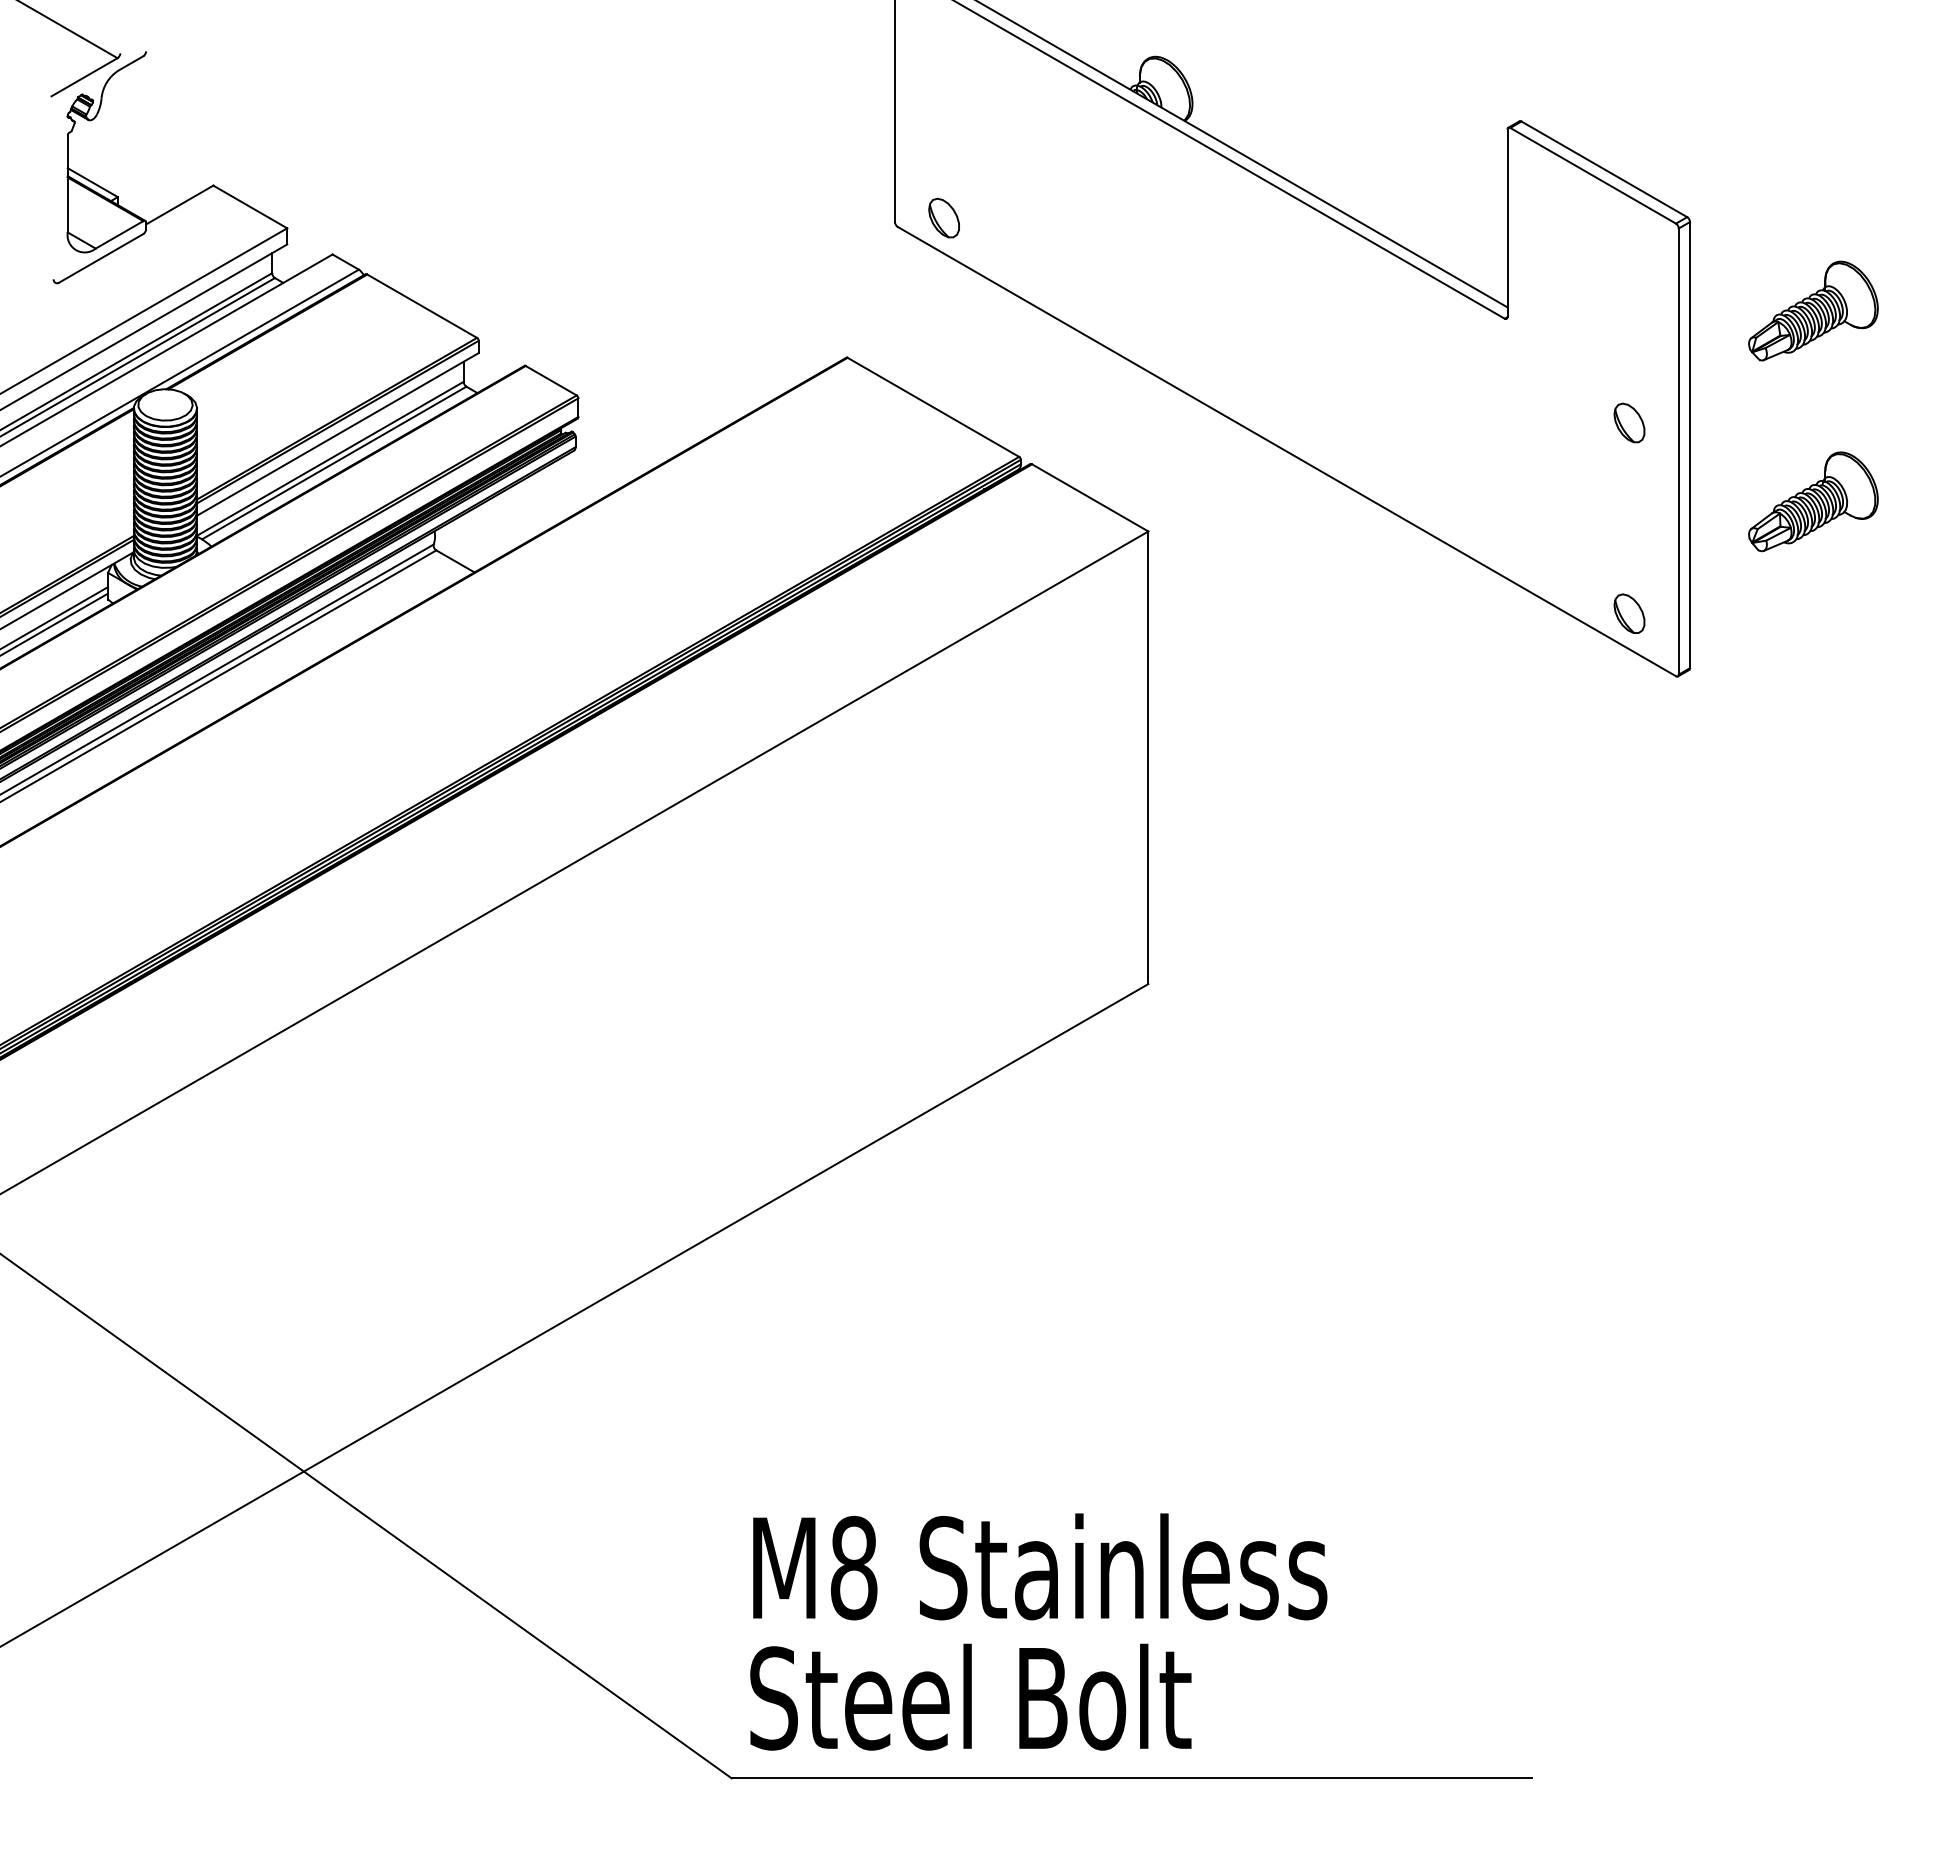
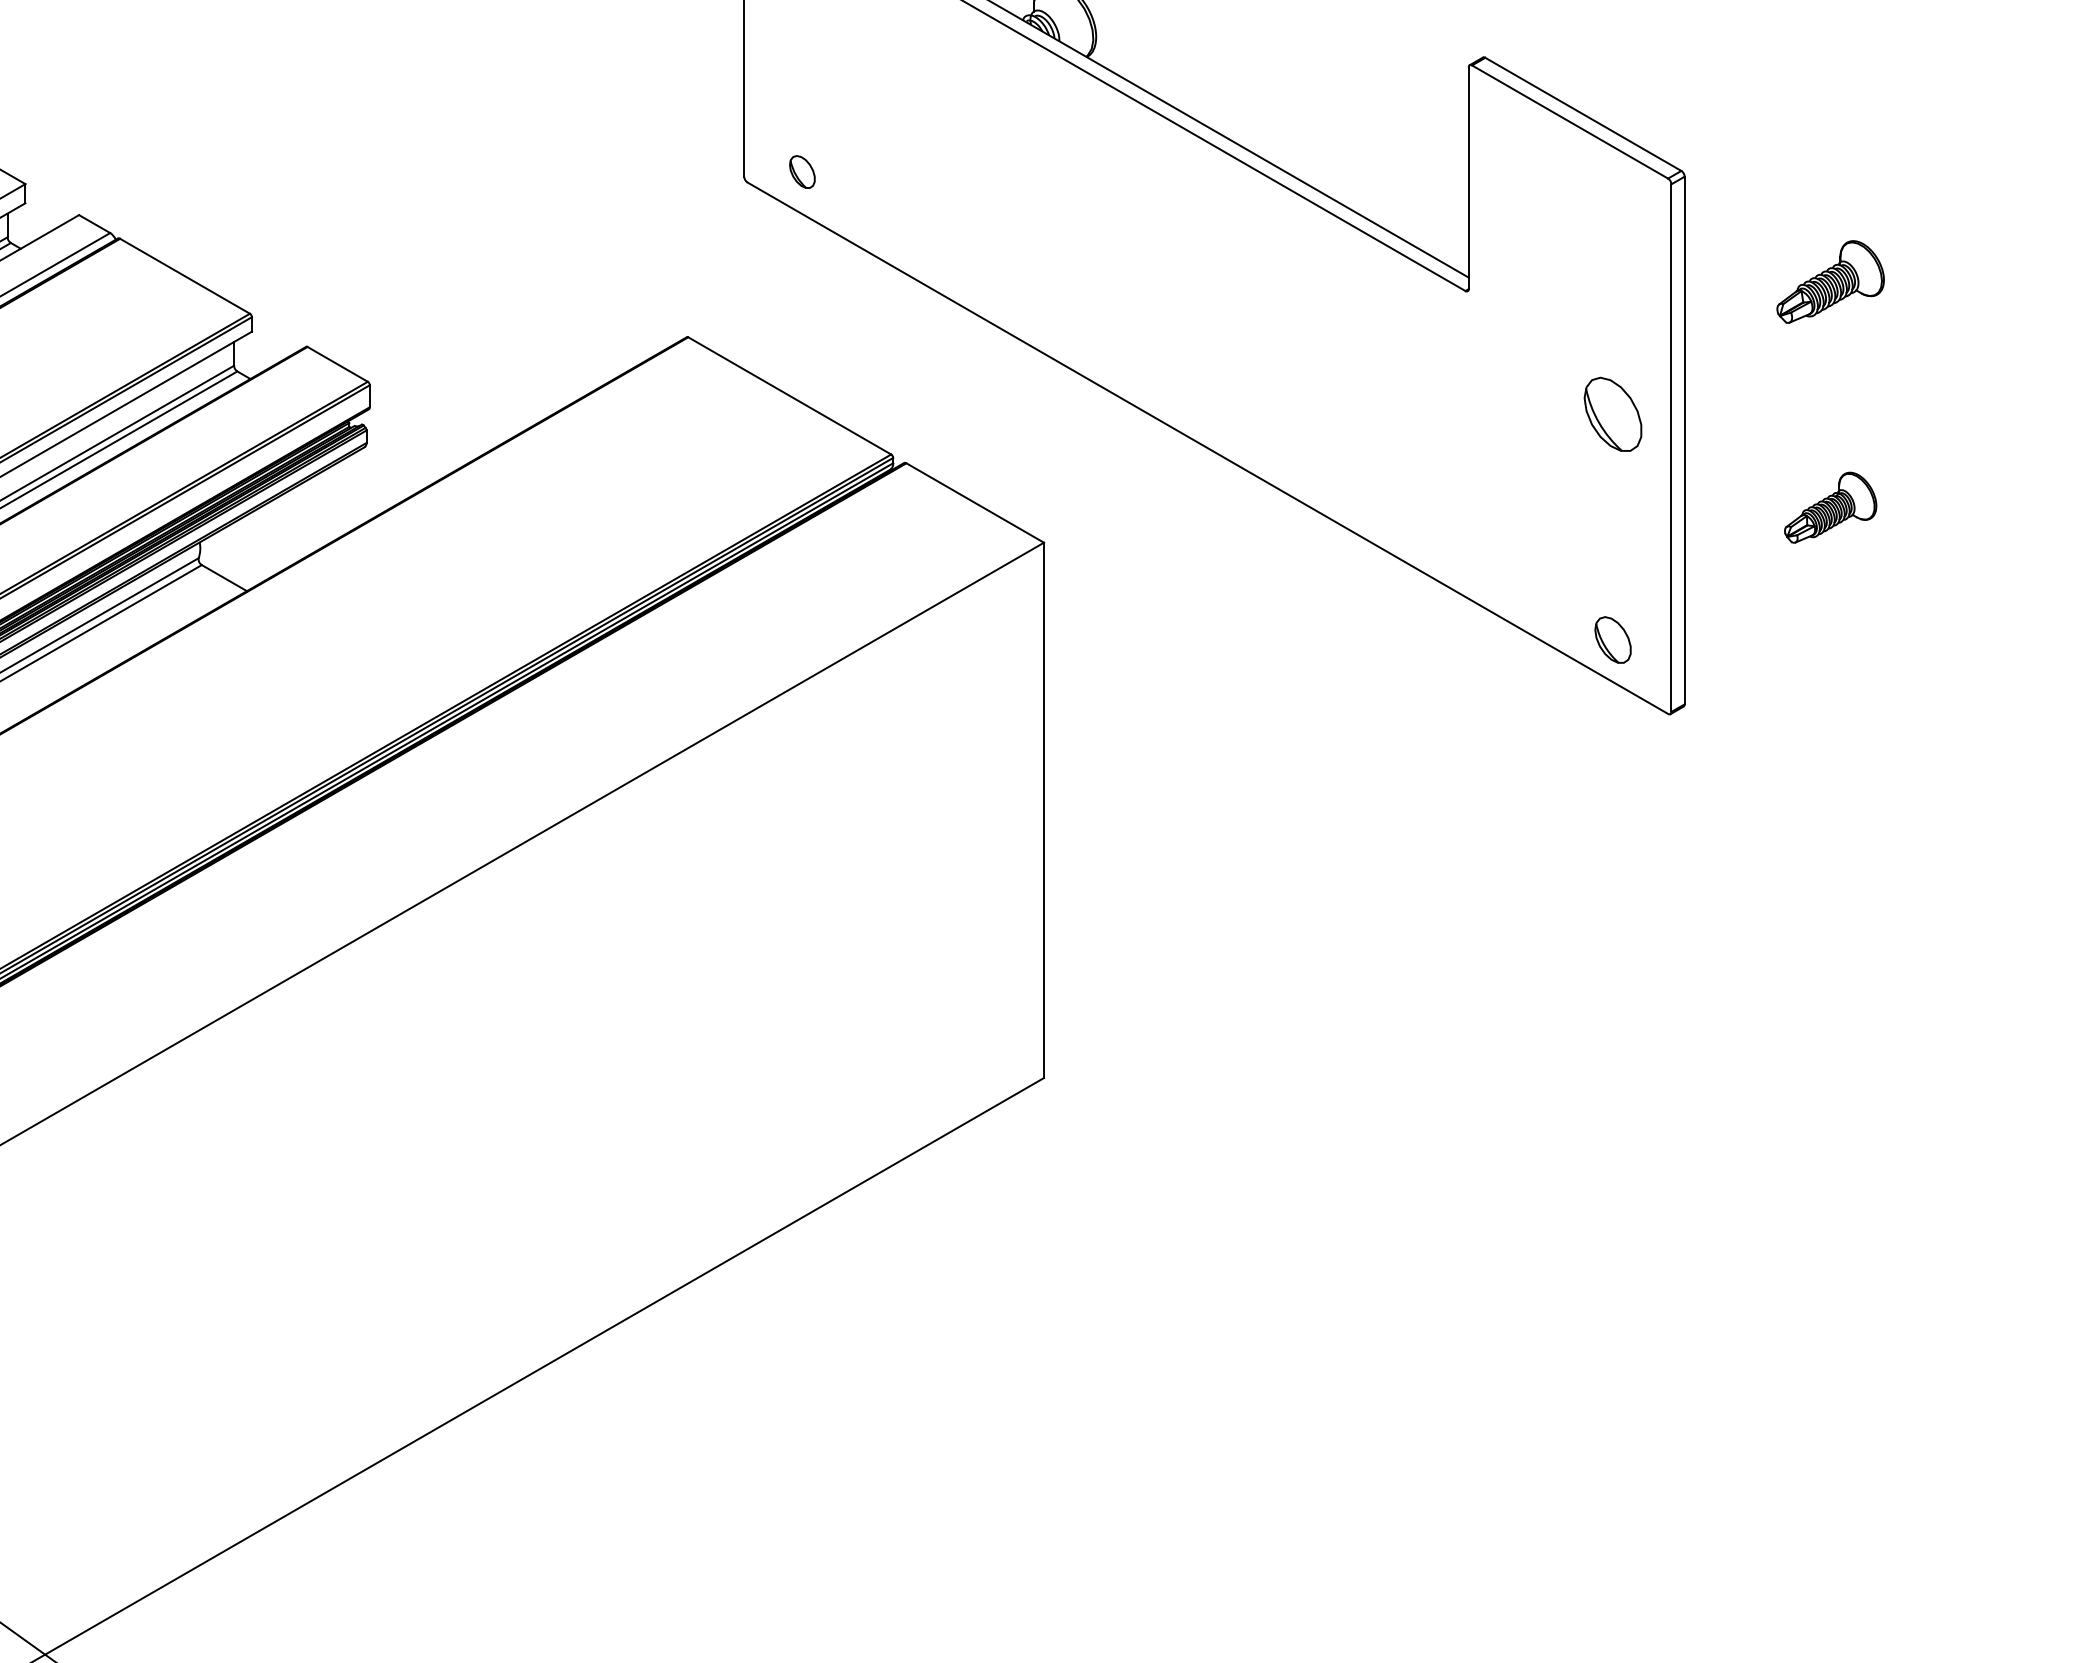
part: (943, 217) -> (801, 171), size x0.7
part: (1813, 310) -> (1830, 281), size x0.7
part: (1629, 422) -> (1613, 413), size x1.6
part: (1813, 501) -> (1830, 507), size x0.6

